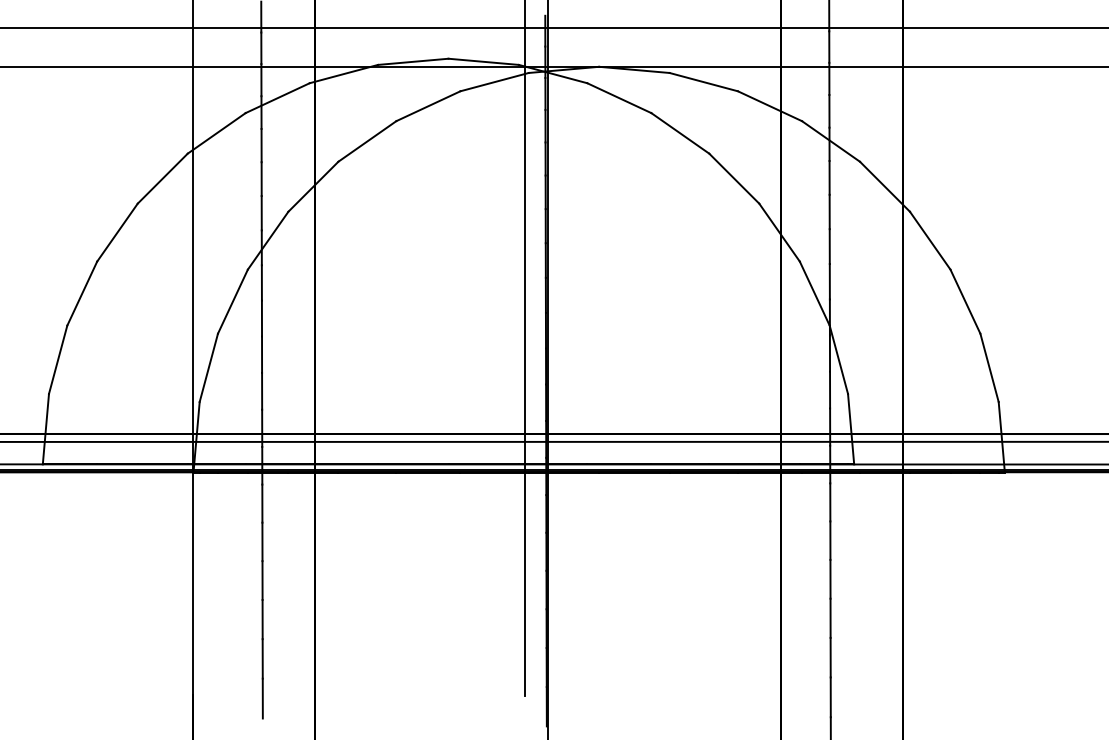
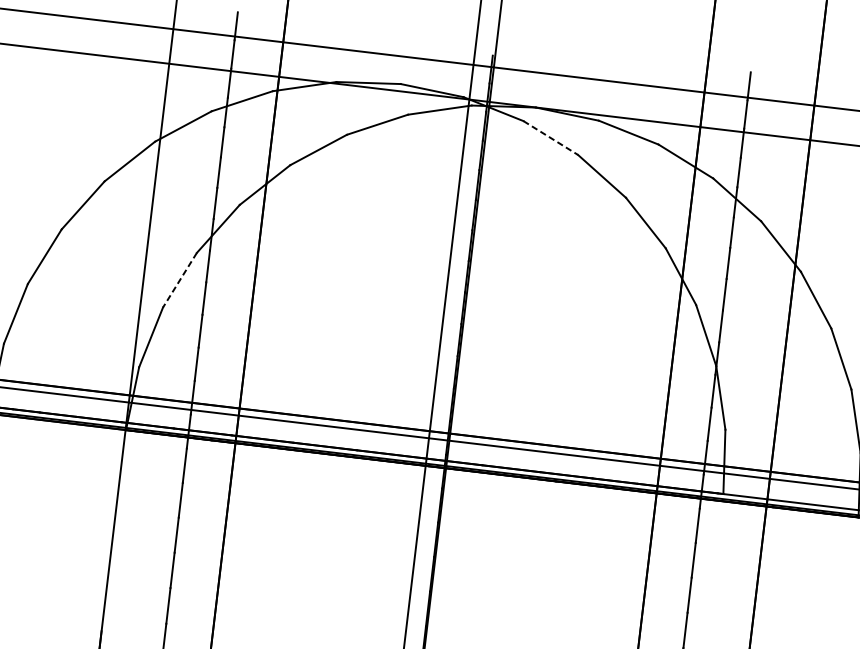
line: (619, 98) -> (550, 138), solid -> dashed
line: (232, 302) -> (179, 280), solid -> dashed

